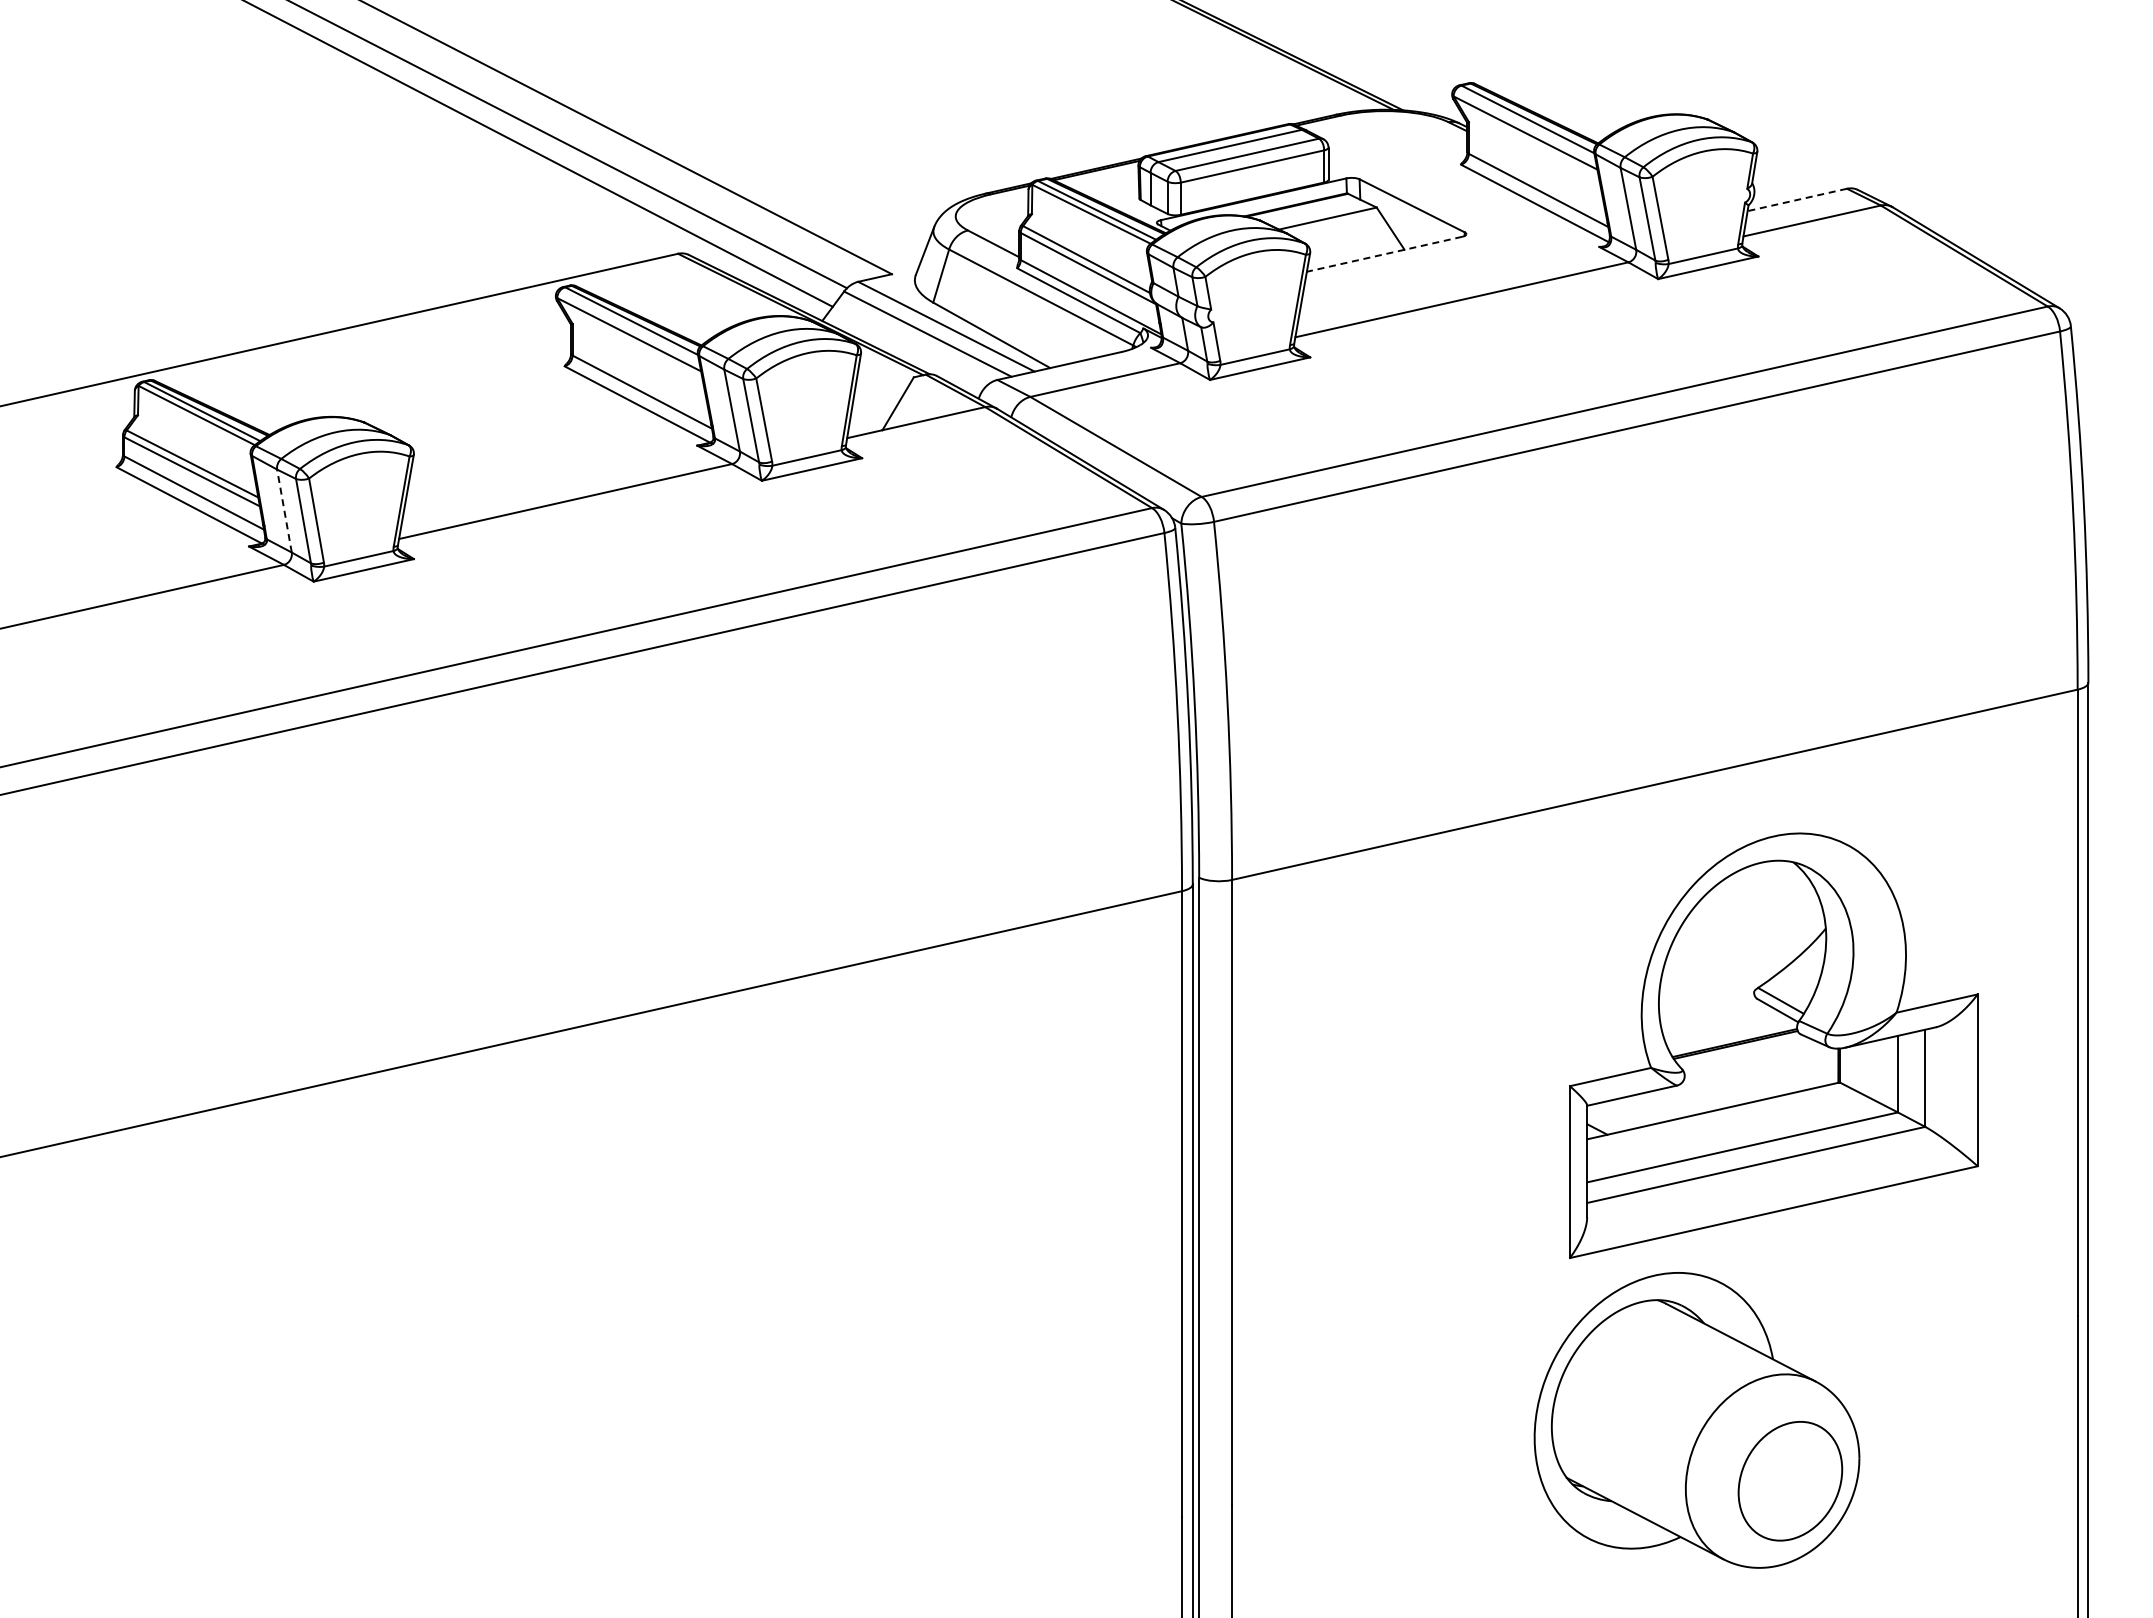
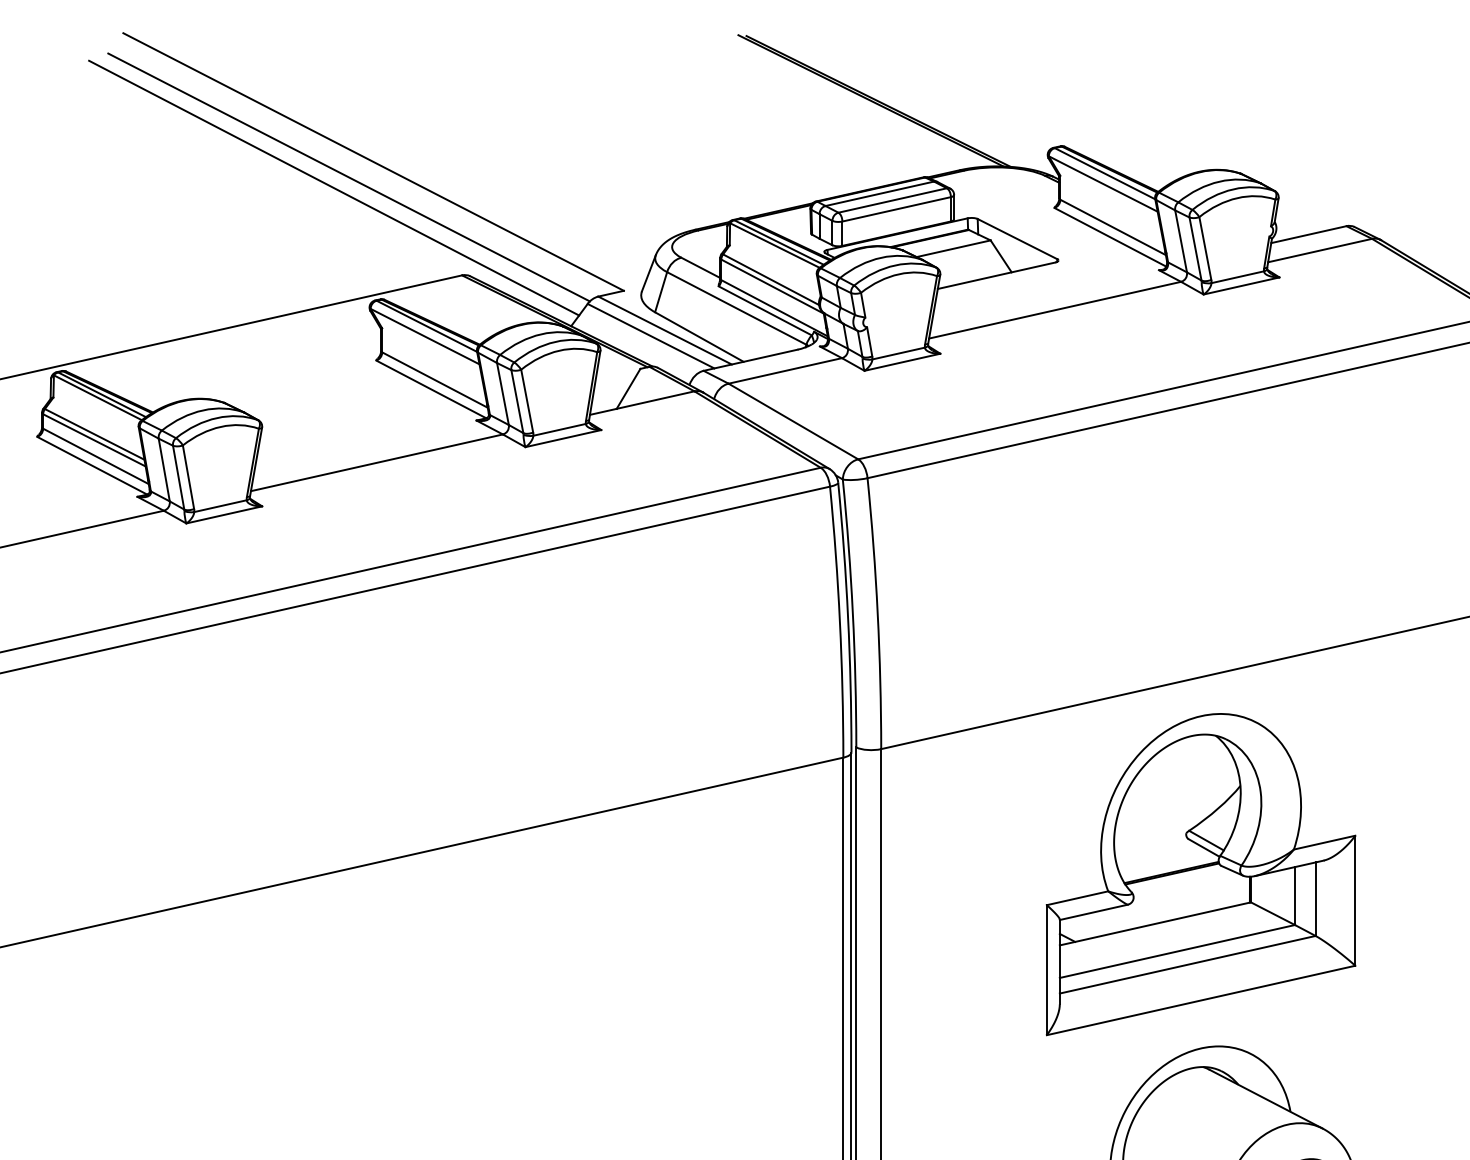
line: (1797, 199) -> (1309, 234), dashed -> solid
line: (1384, 254) -> (996, 275), dashed -> solid
line: (284, 510) -> (164, 469), dashed -> solid
part: (1773, 1045) -> (1200, 874), moved

